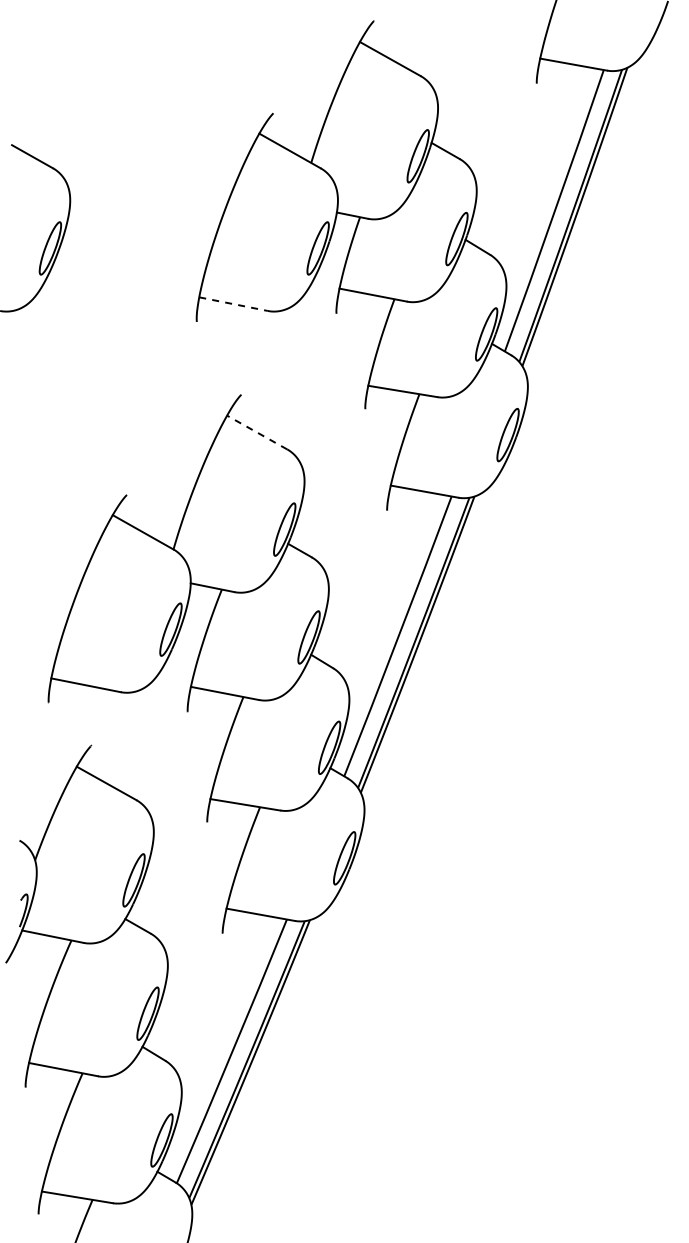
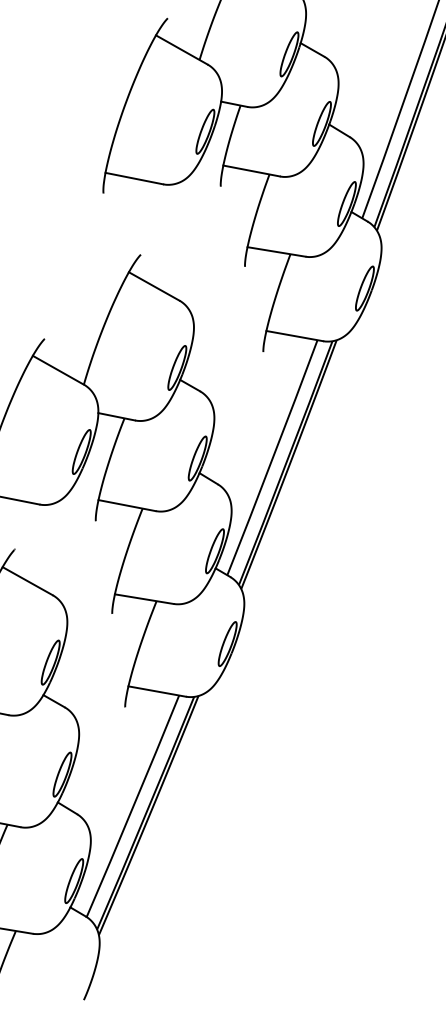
line: (233, 304) -> (134, 178), dashed -> solid
line: (256, 432) -> (153, 286), dashed -> solid

